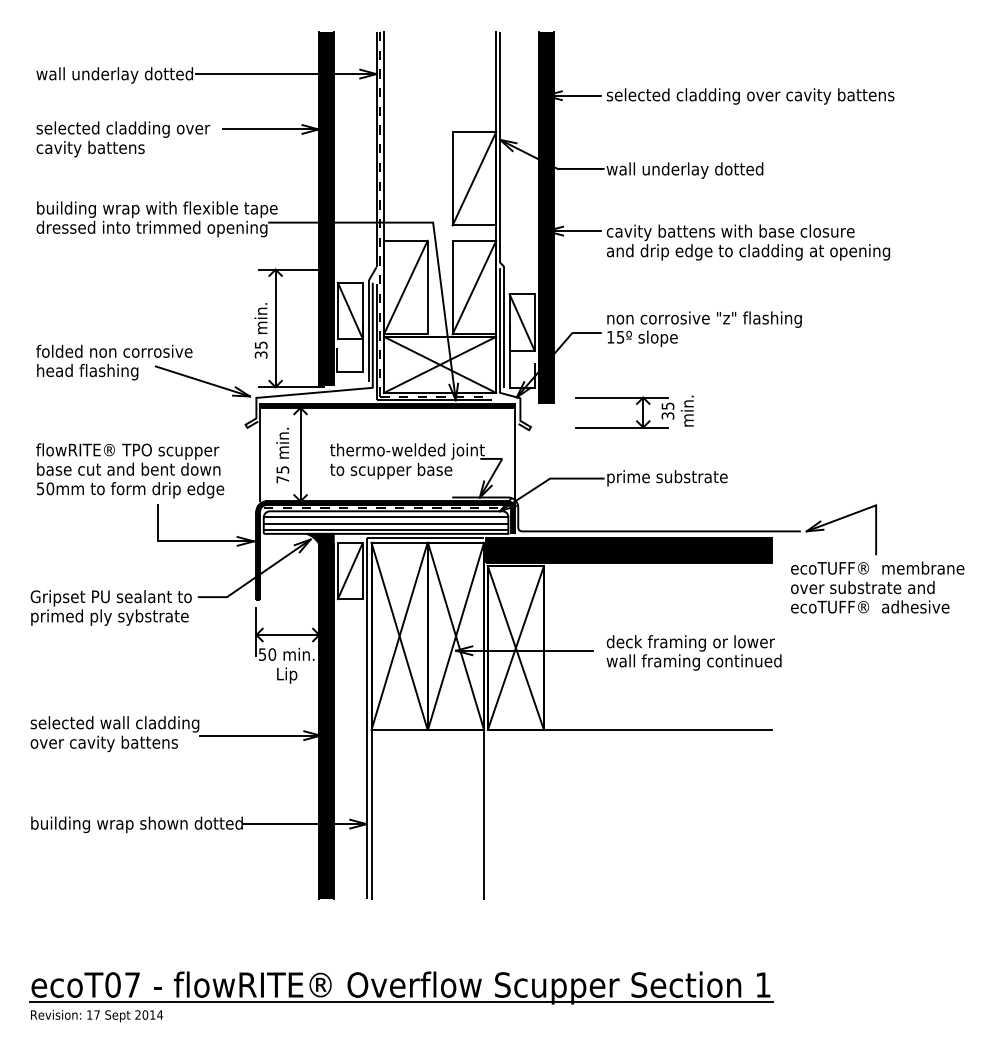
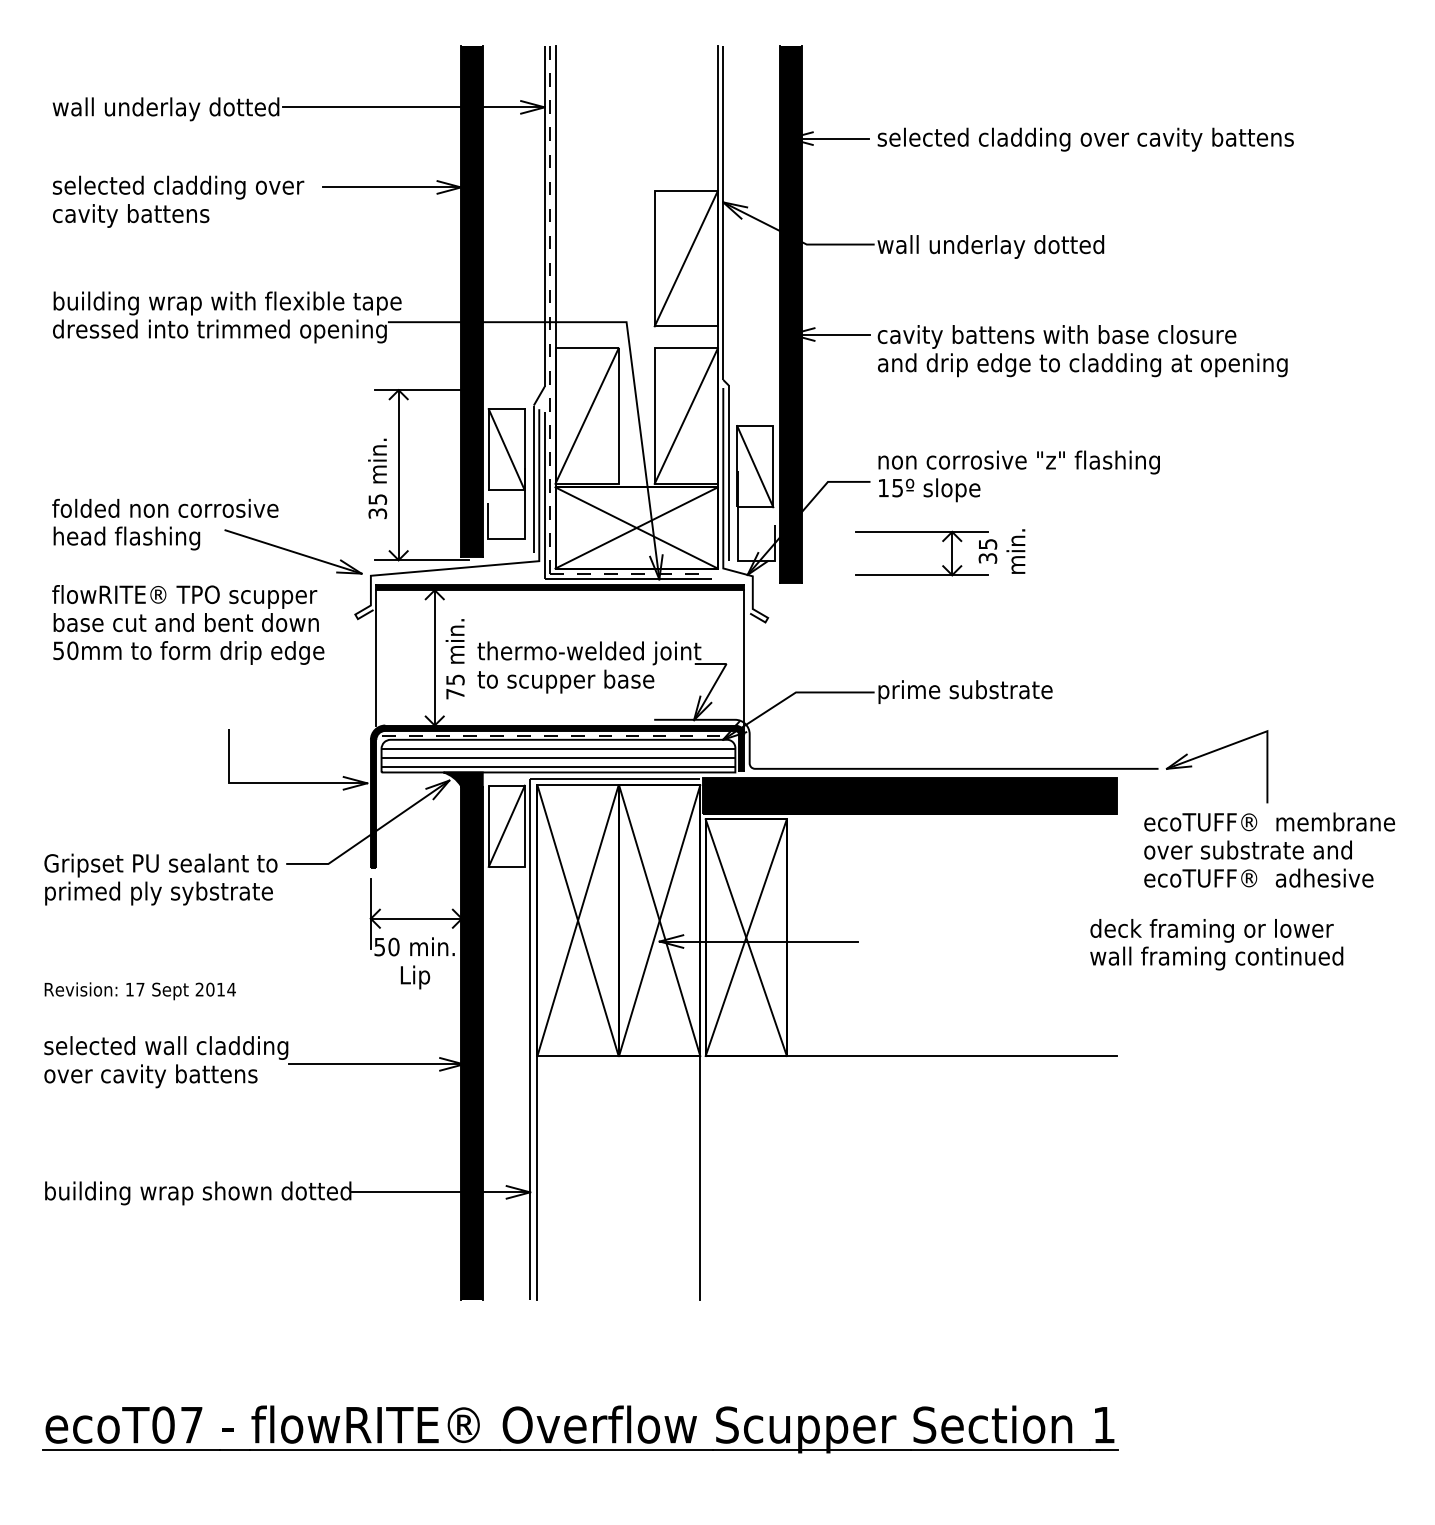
part: (636, 404) -> (942, 541), moved
text: (282, 455) -> (454, 659), moved
text: (130, 470) -> (188, 624), moved
text: (693, 652) -> (1215, 944), moved
text: (96, 1016) -> (139, 991), moved

